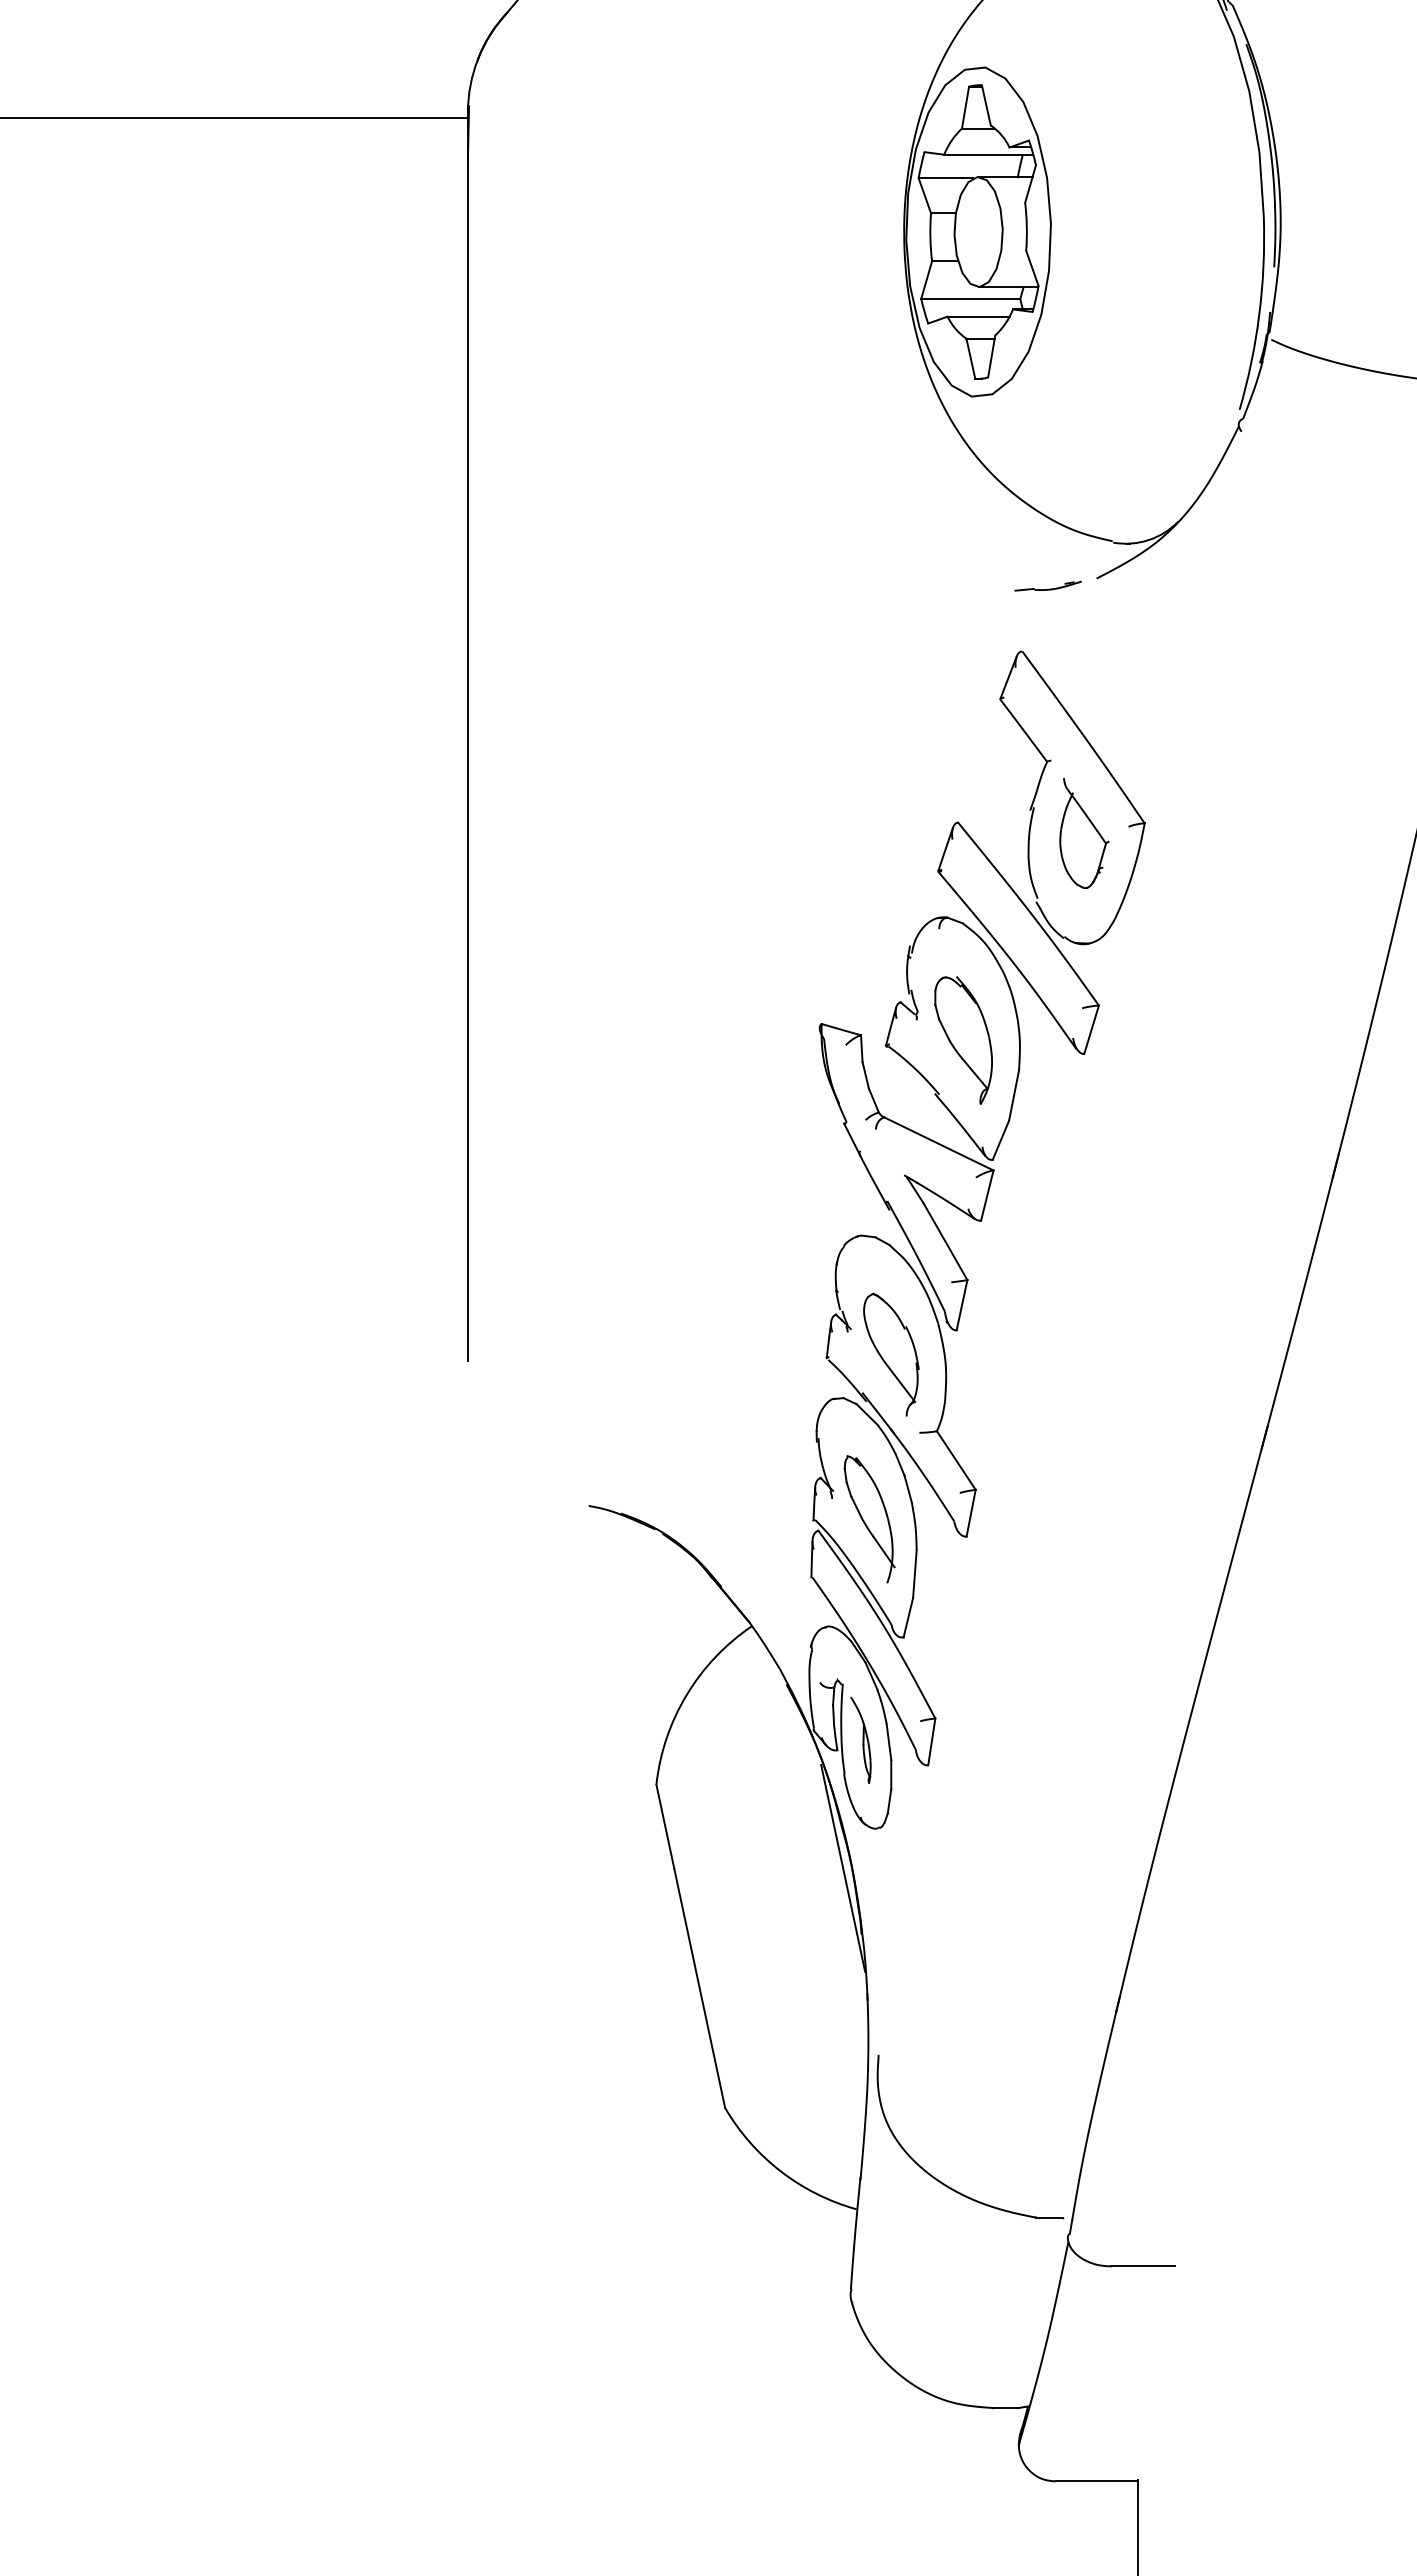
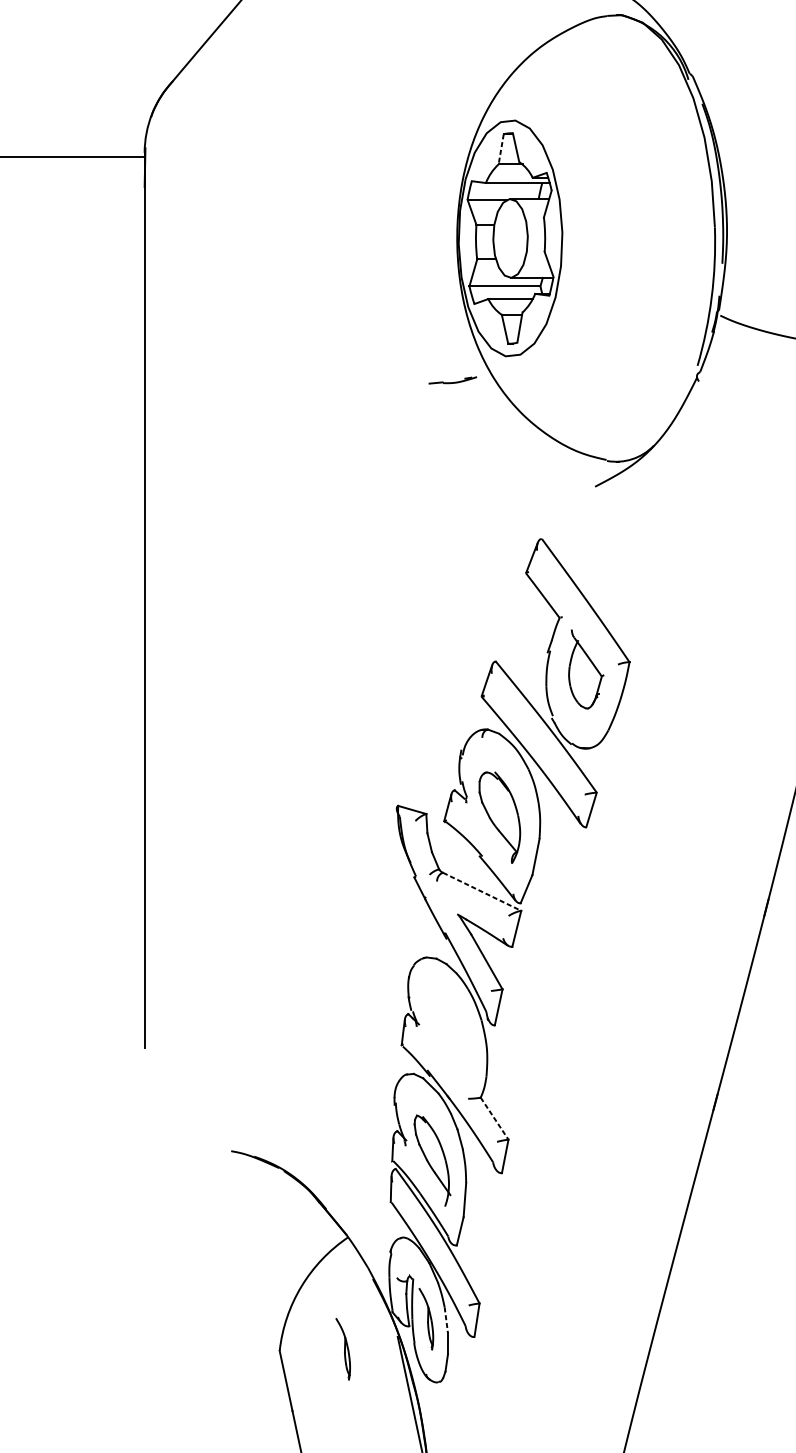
line: (965, 108) -> (501, 149), solid -> dashed
part: (1047, 585) -> (452, 379), moved
line: (938, 1143) -> (481, 891), solid -> dashed
part: (891, 1354) -> (448, 1042), removed
line: (956, 1460) -> (494, 1118), solid -> dashed
line: (889, 1742) -> (446, 1320), solid -> dashed
part: (744, 1781) -> (342, 1348), added

